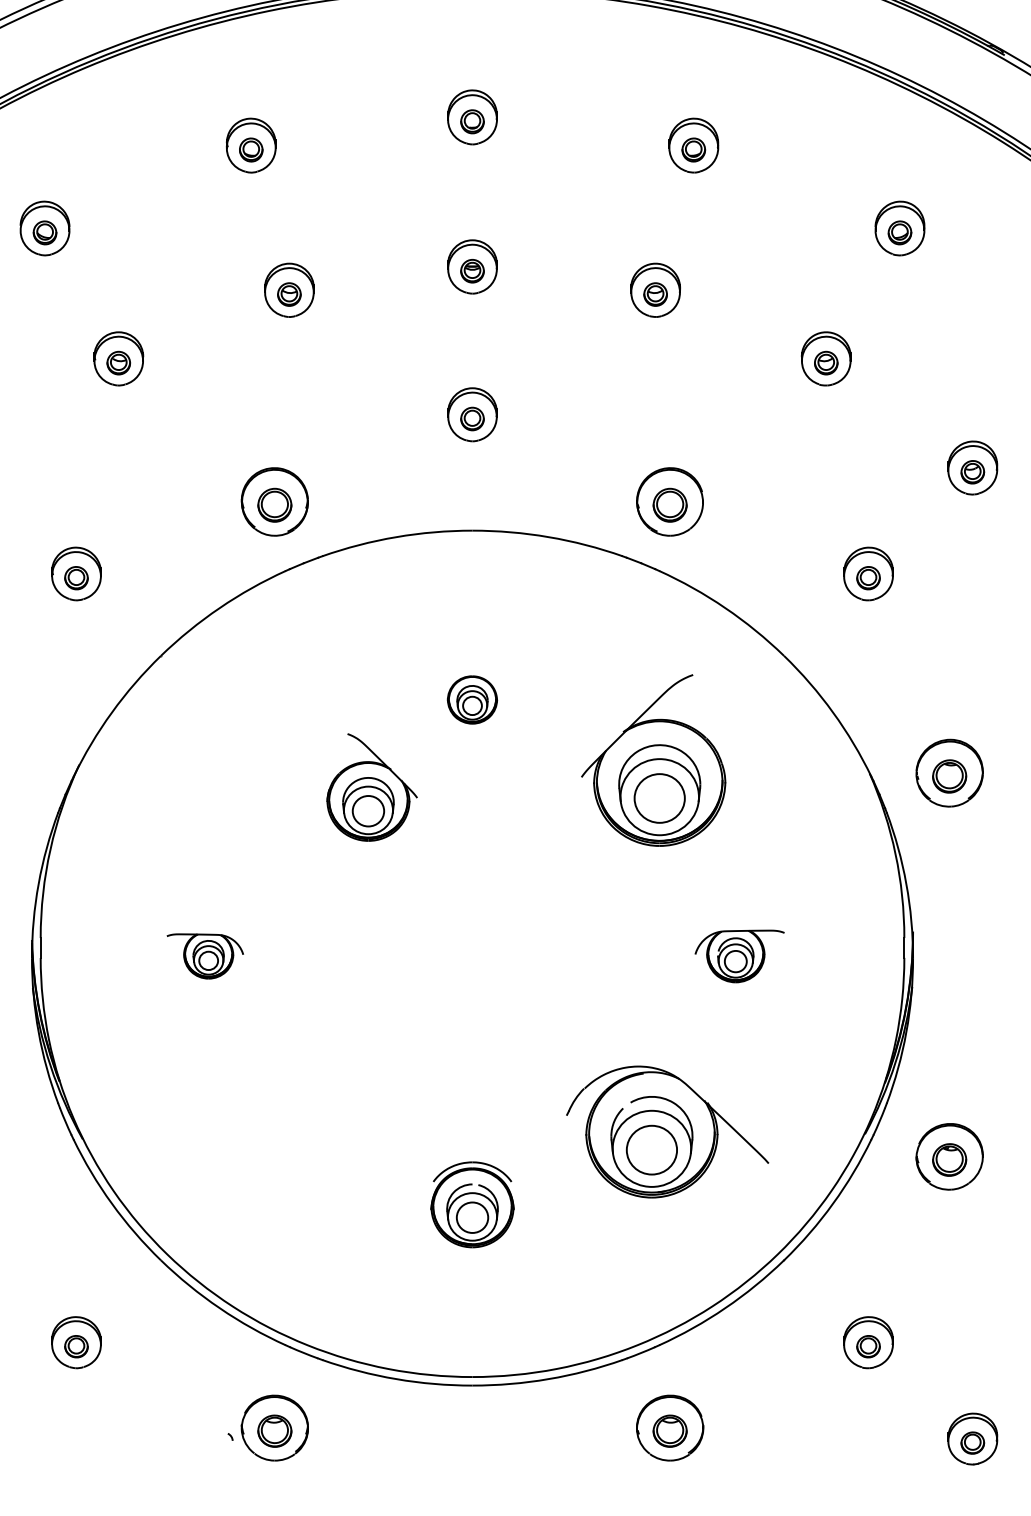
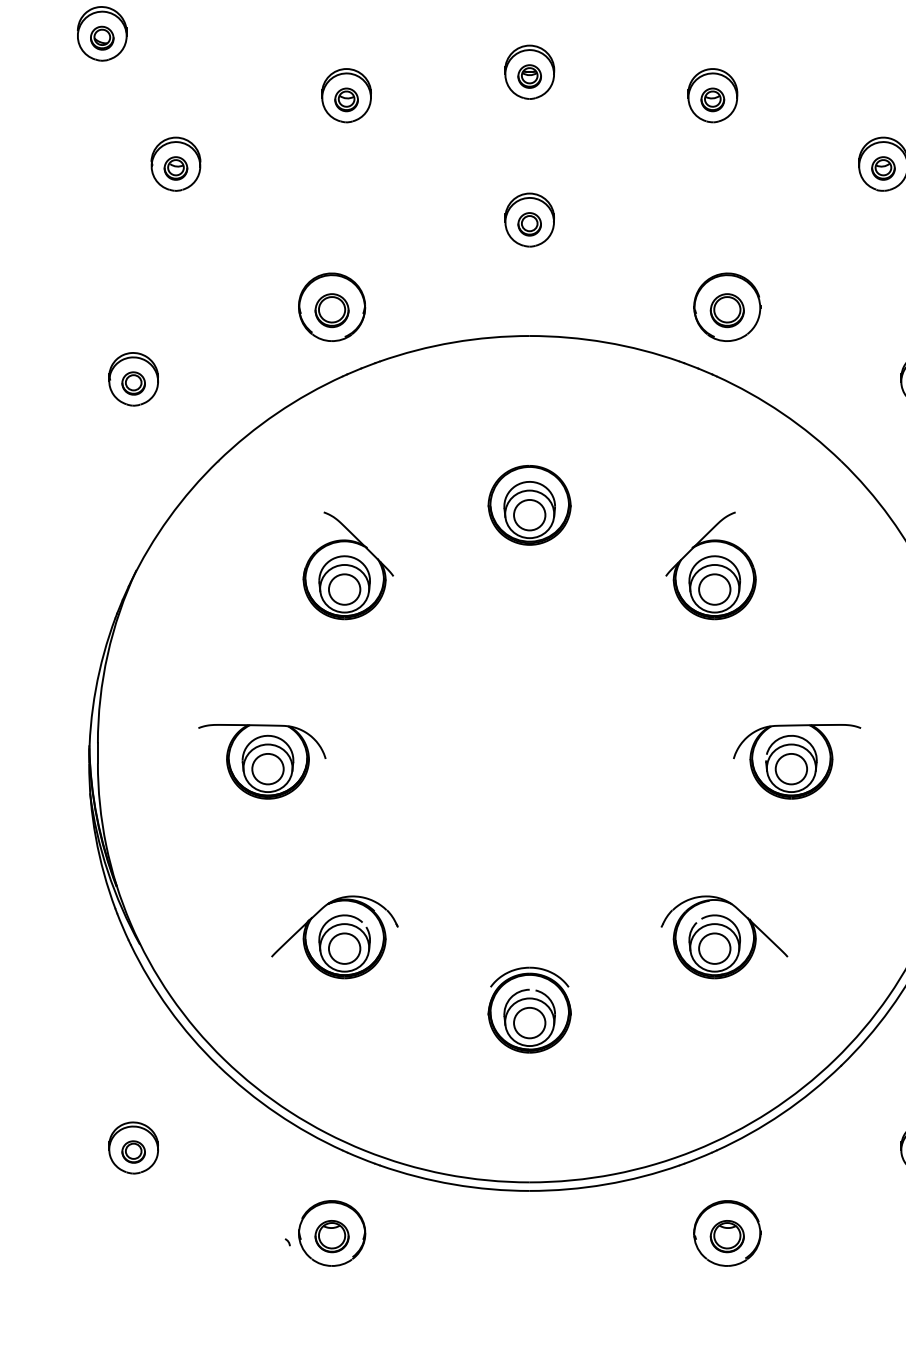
part: (472, 699) -> (529, 504), size x1.67
part: (653, 760) -> (710, 565), size x0.62
part: (371, 787) -> (347, 565), moved
part: (205, 956) -> (262, 761), size x1.67
part: (739, 956) -> (796, 761), size x1.43
part: (277, 1131) -> (334, 936), added
part: (666, 1131) -> (723, 936), size x0.62

